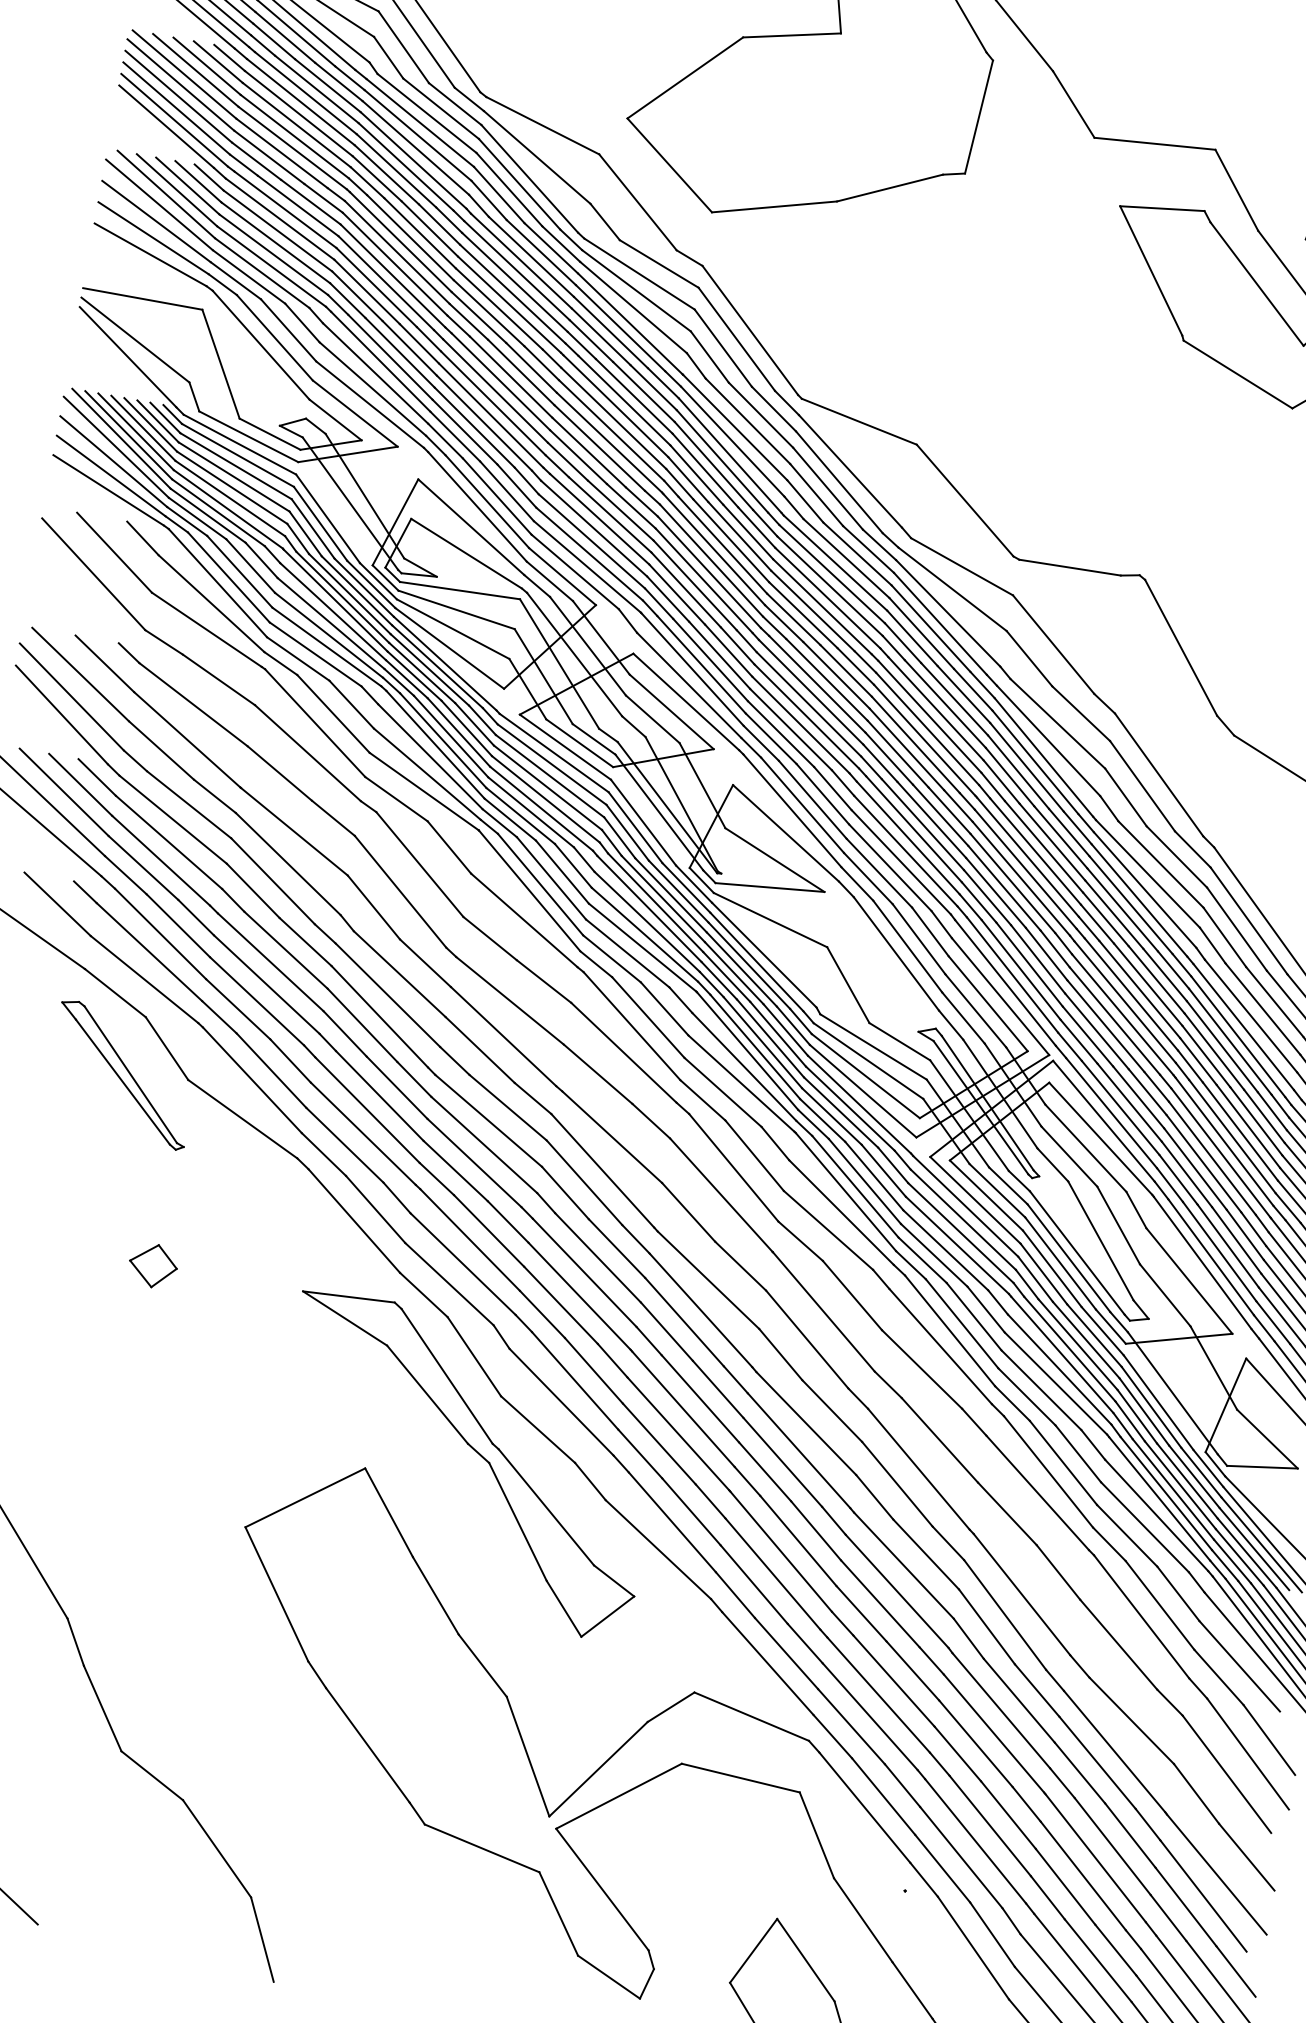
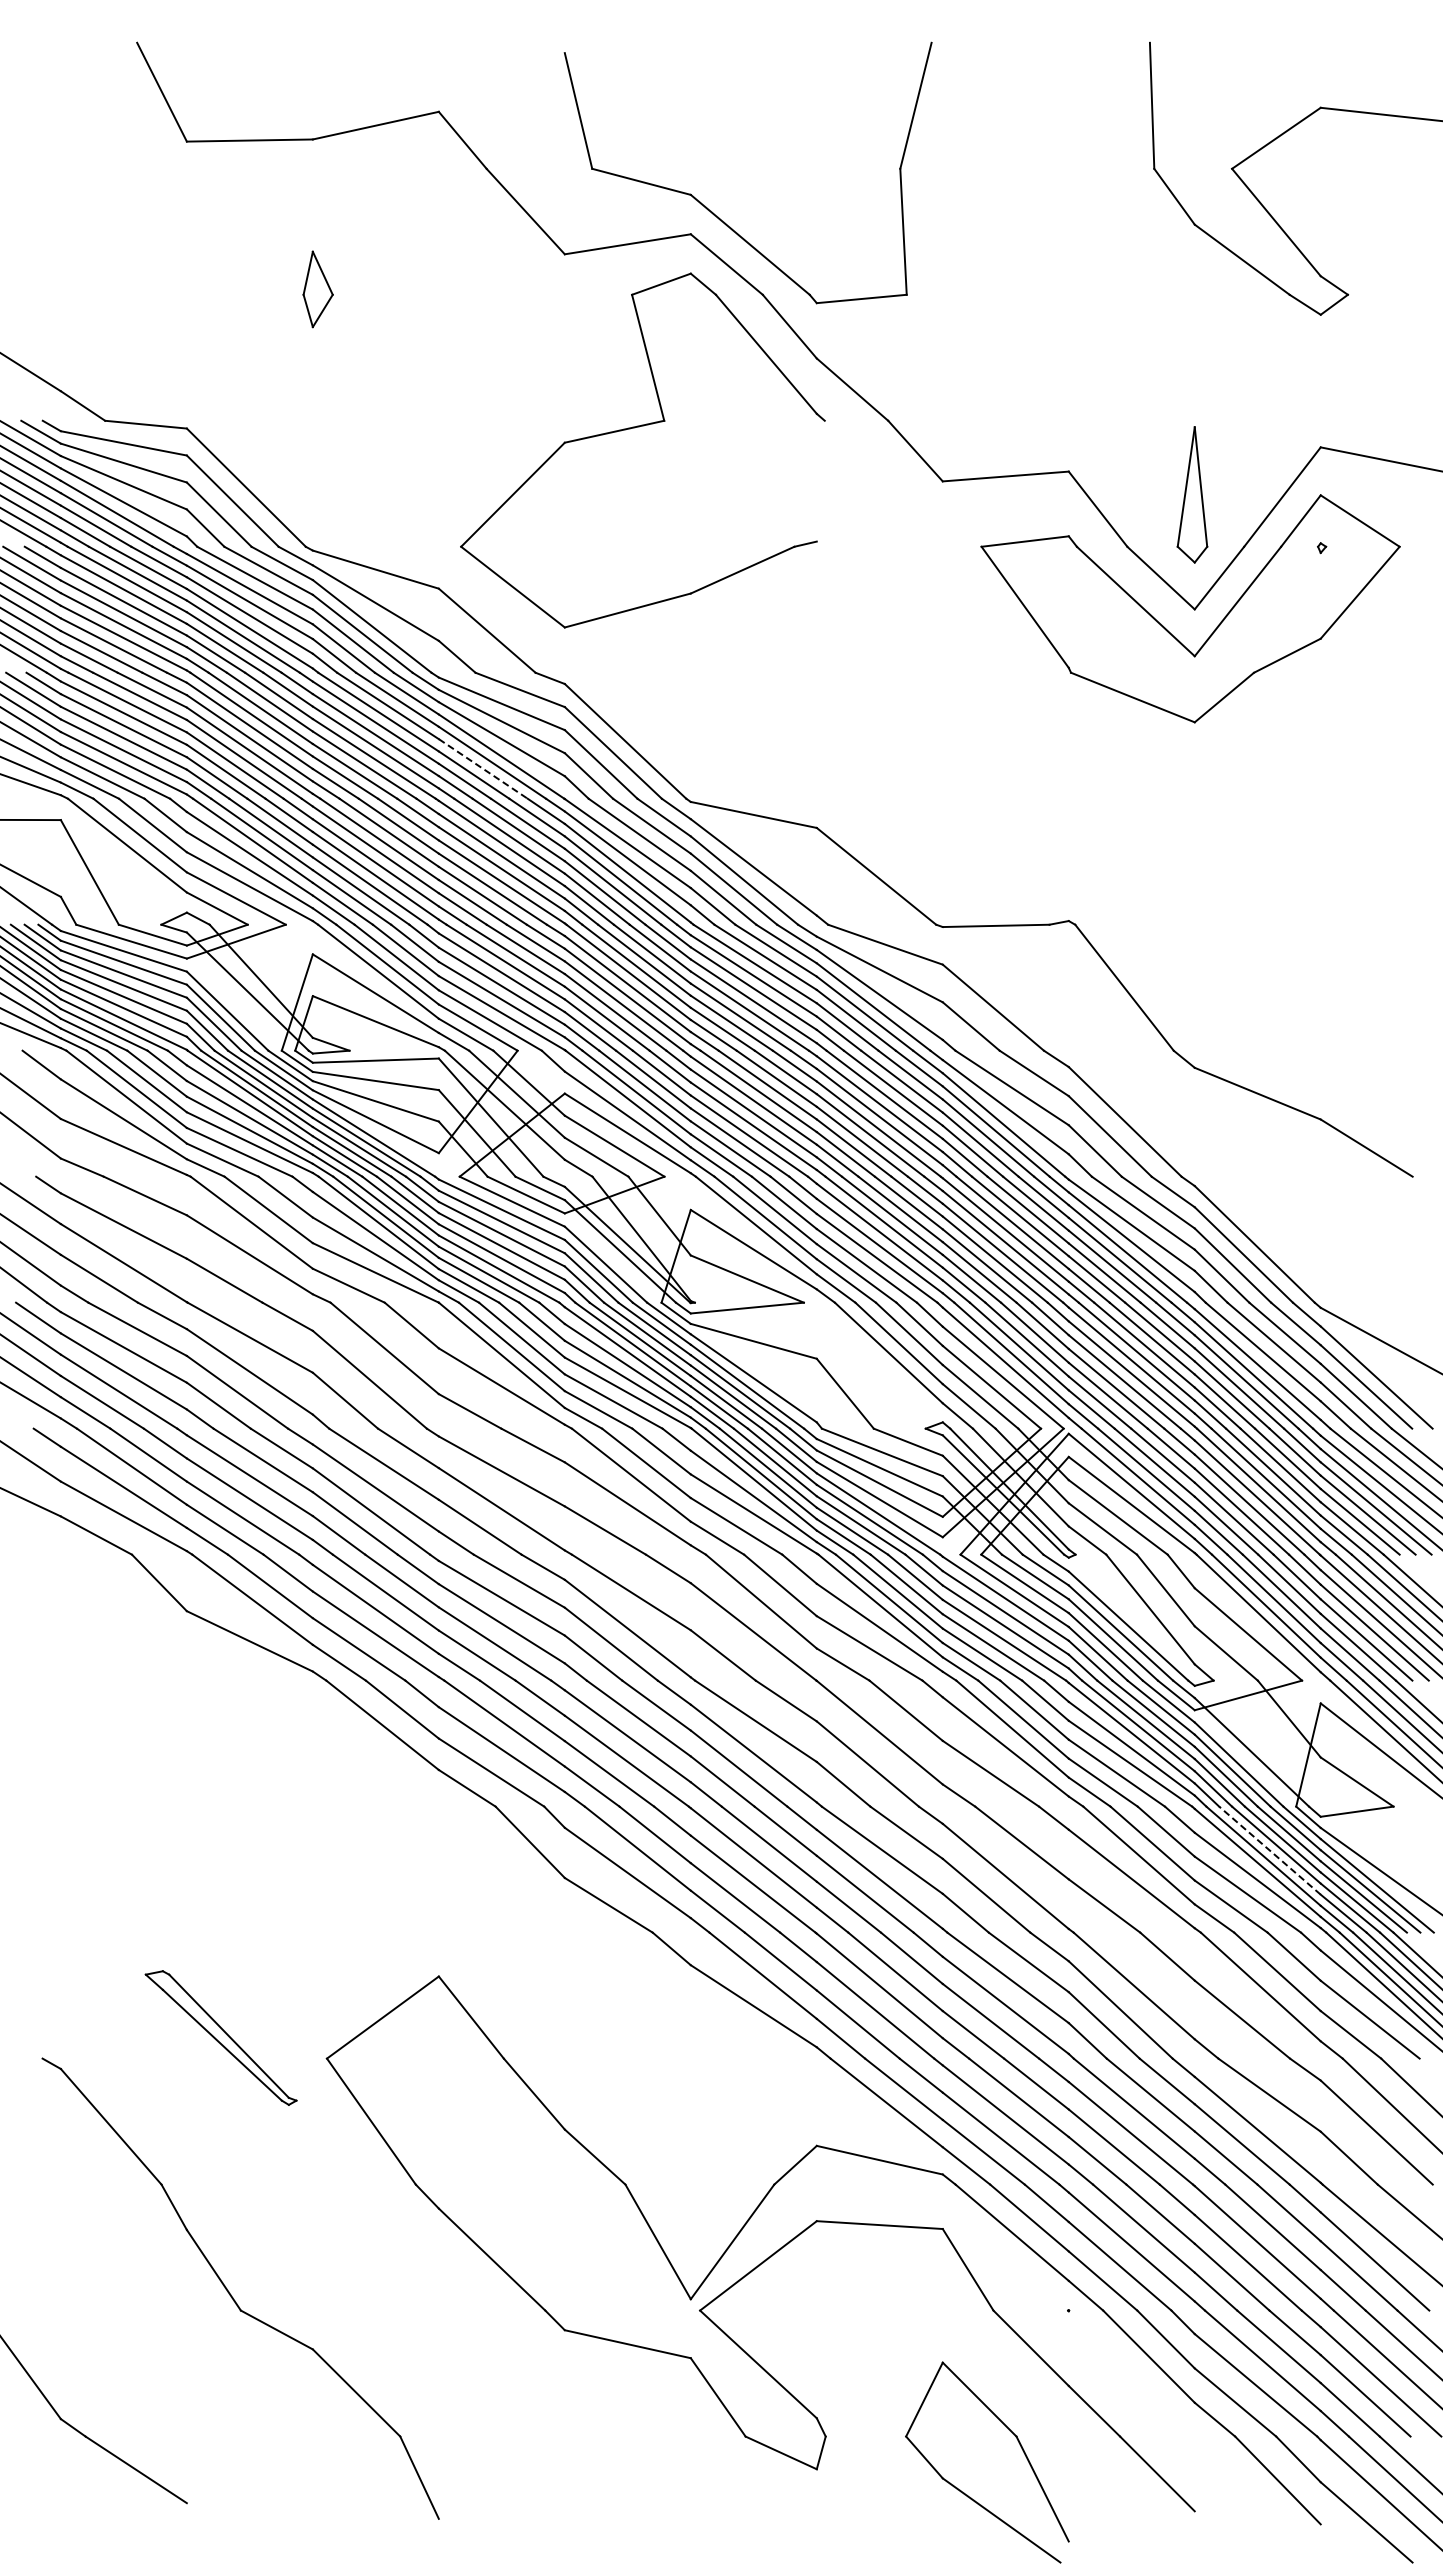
line: (978, 116) -> (820, 480), removed
line: (611, 332) -> (483, 768), solid -> dashed
part: (122, 1074) -> (220, 2037), moved
part: (152, 1265) -> (184, 1807), removed
part: (477, 1454) -> (551, 1941), removed
line: (1172, 1489) -> (1269, 1850), solid -> dashed

